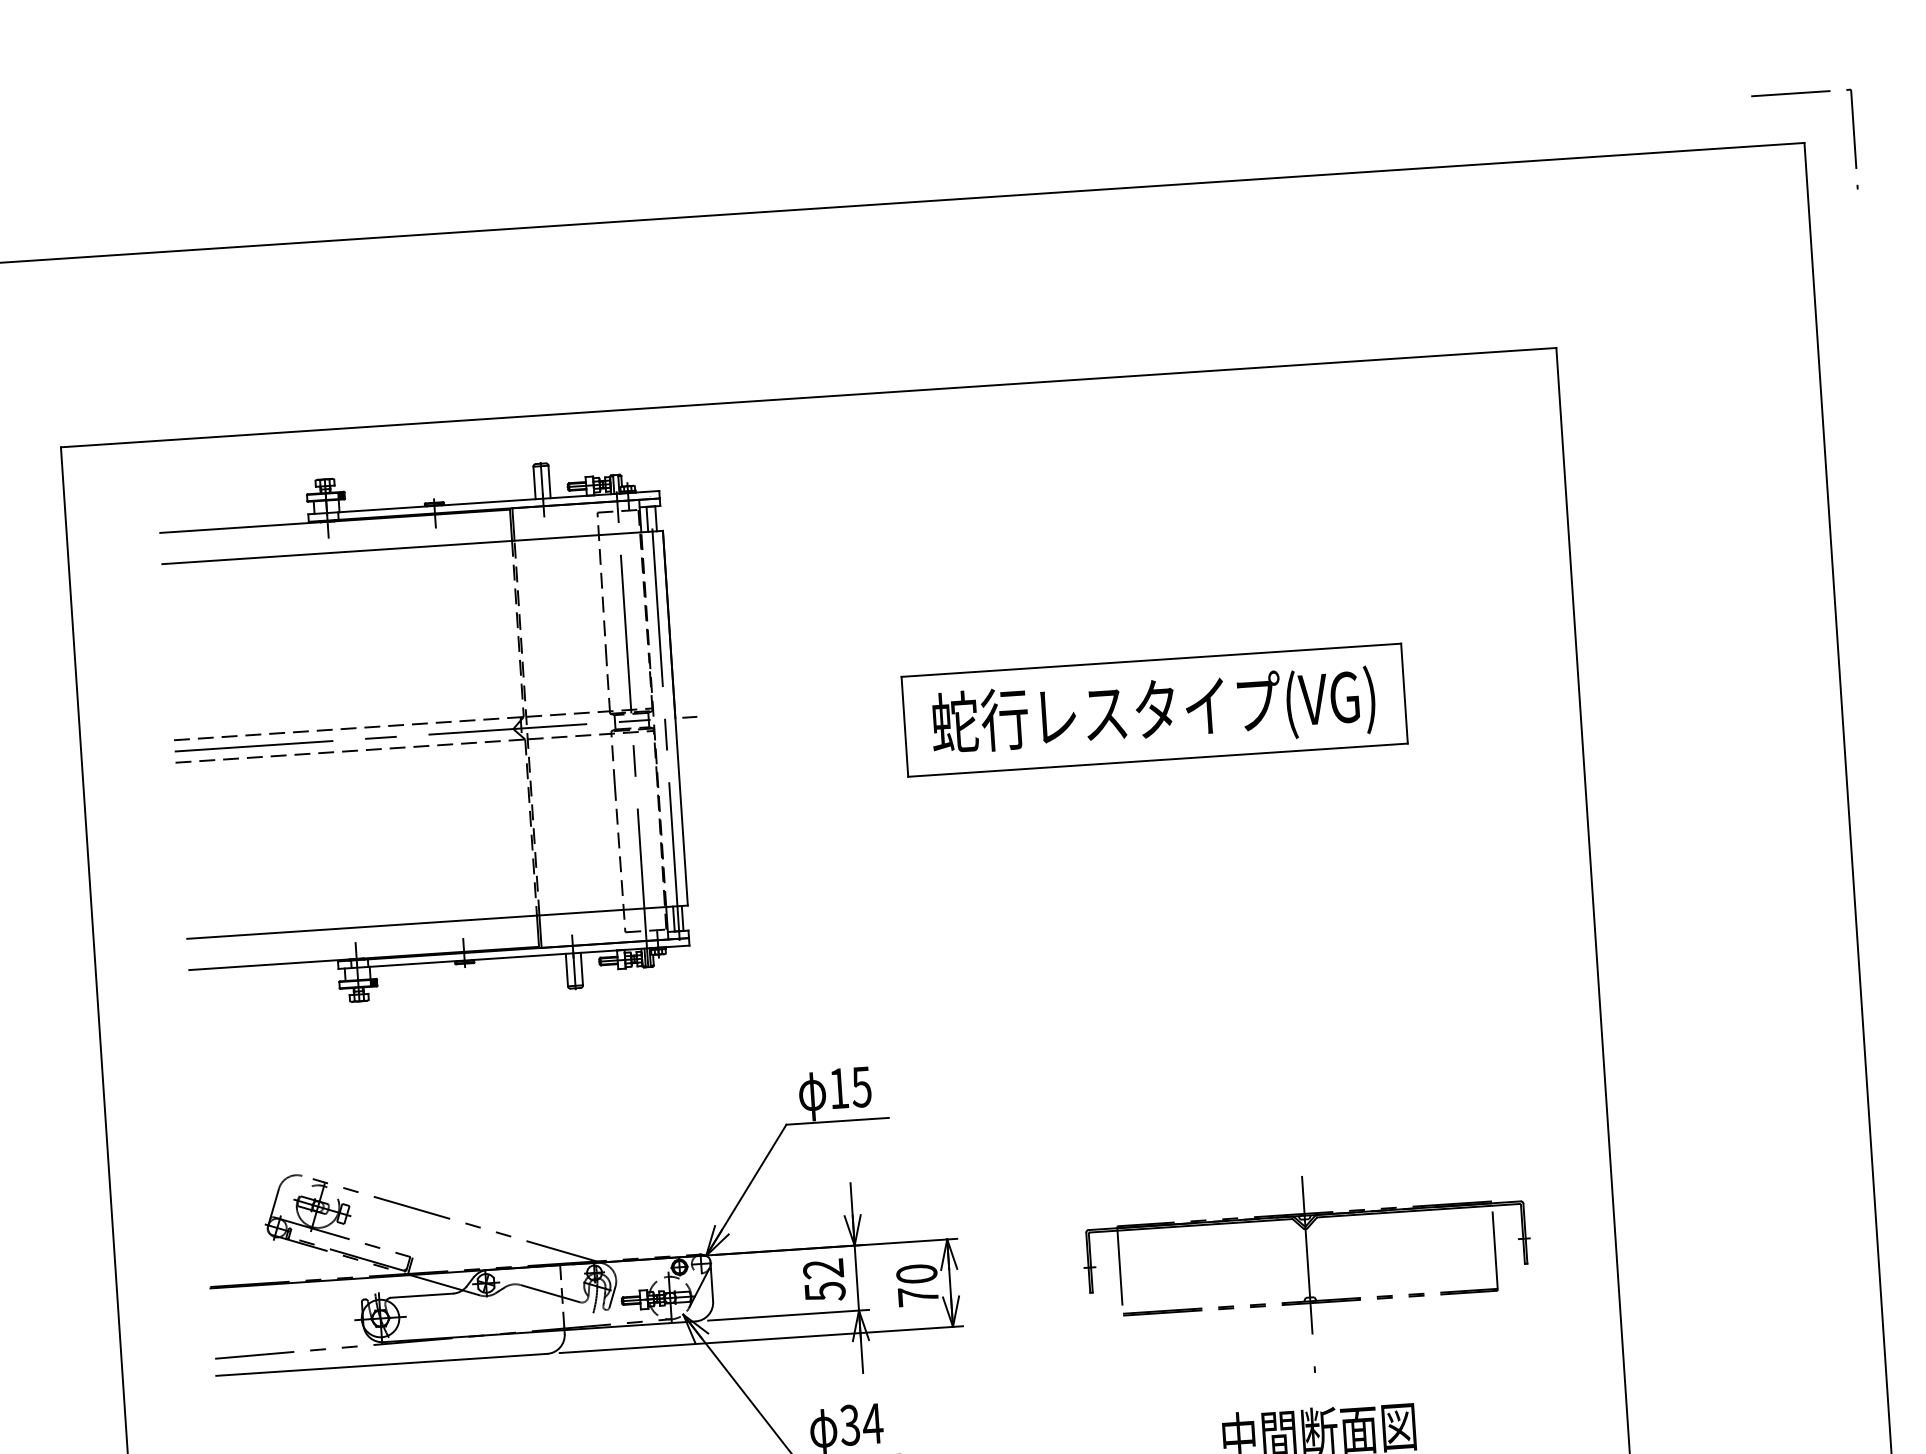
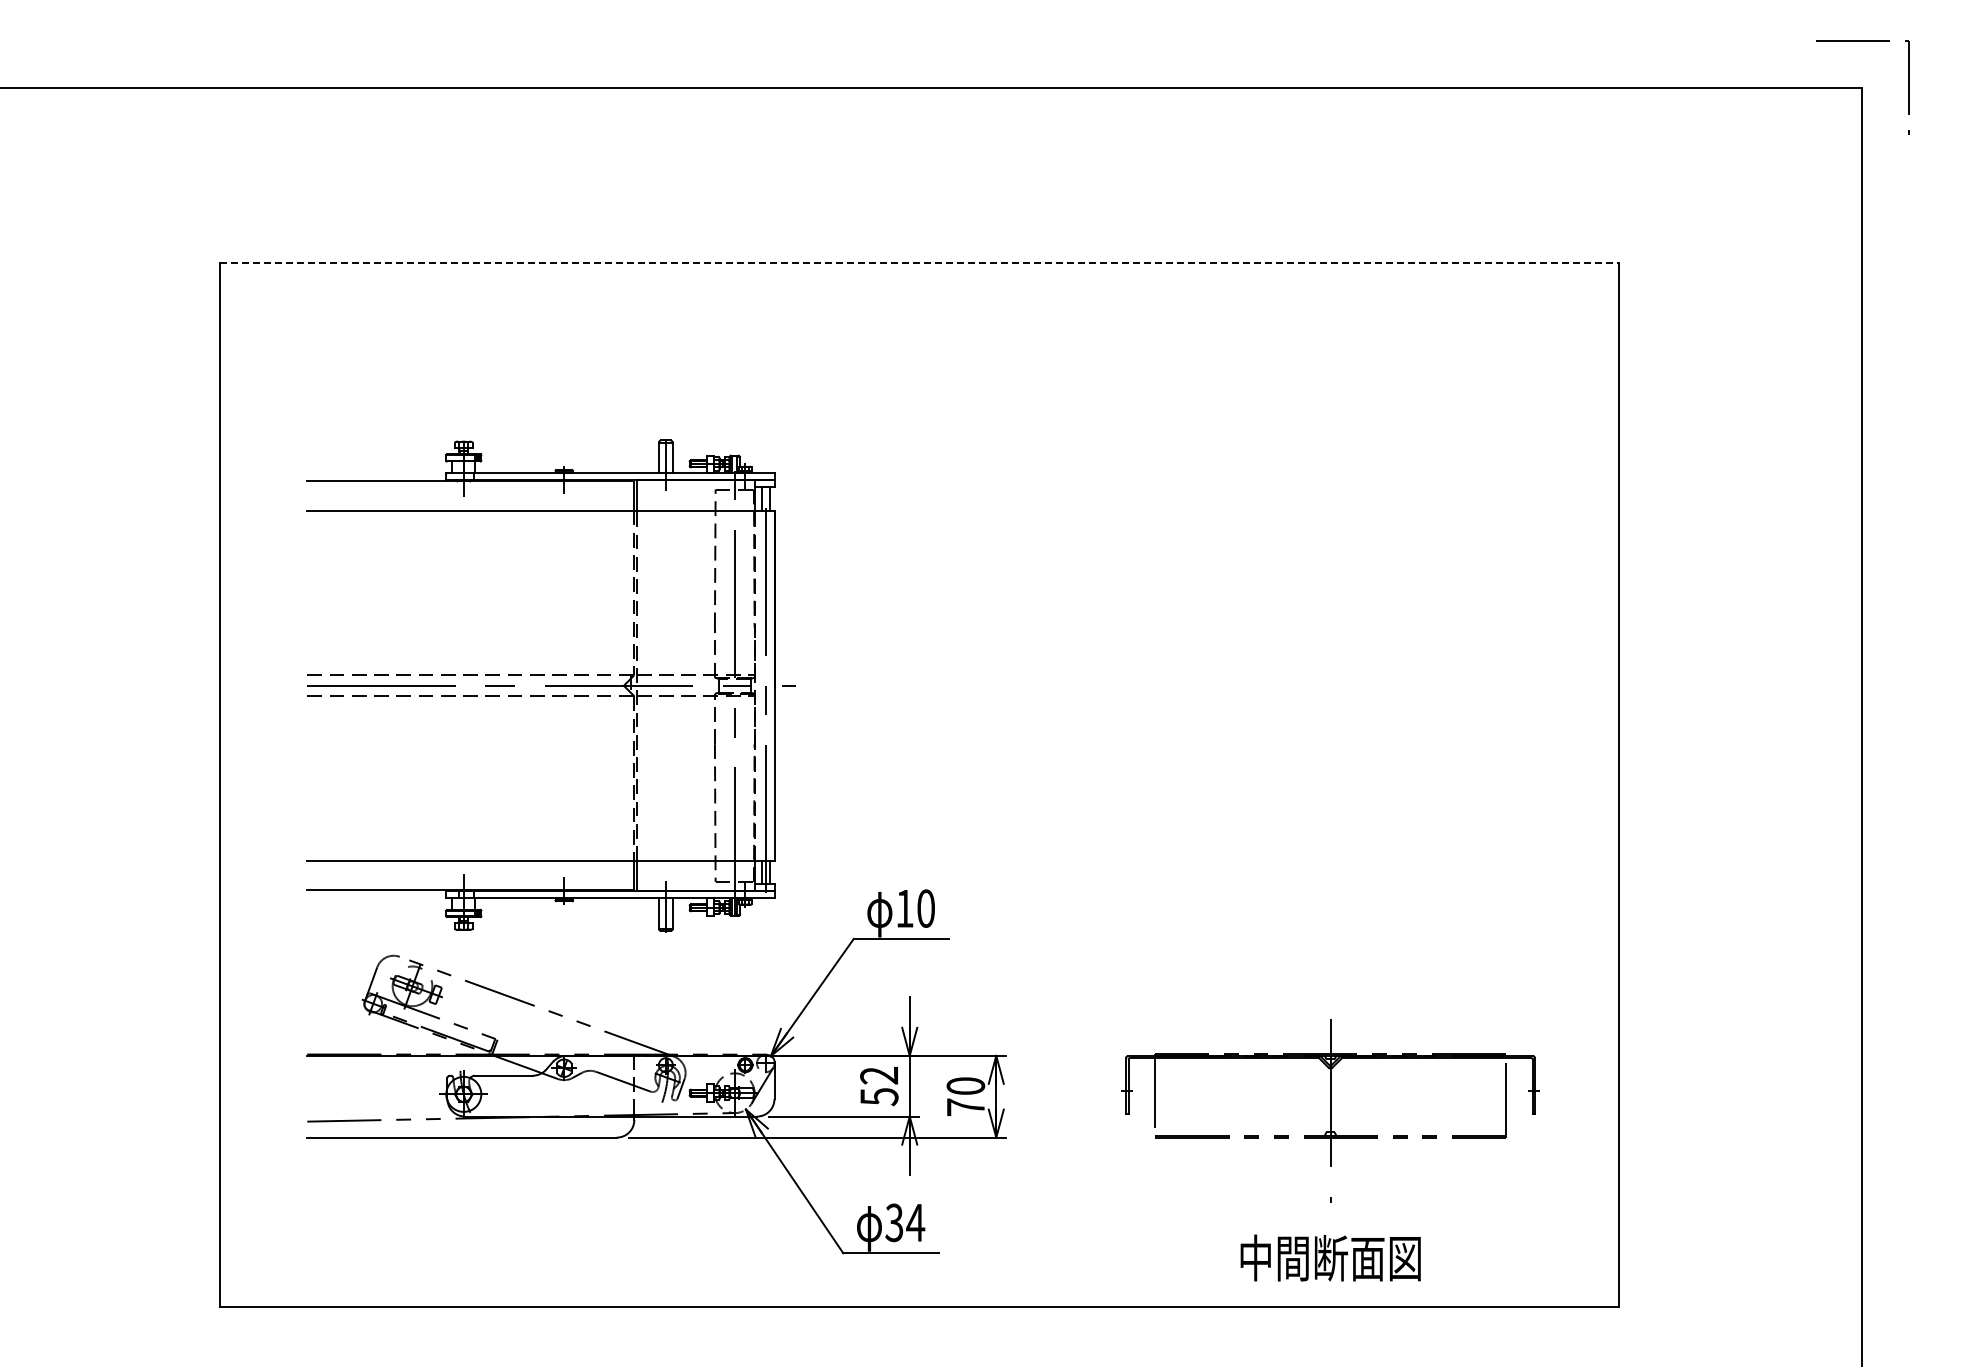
line: (808, 397) -> (919, 263), solid -> dashed
part: (1155, 709) -> (1222, 575), removed
part: (434, 733) -> (550, 685), moved
text: (861, 1086) -> (925, 908), 15 -> 10

